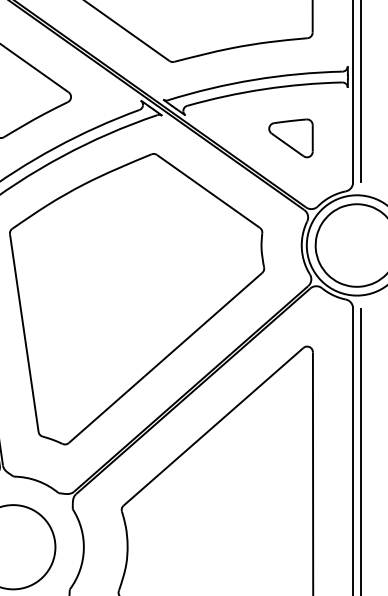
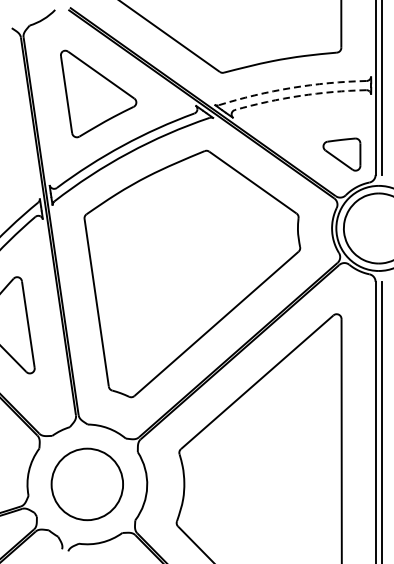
arc: (253, 79) -> (291, 87), solid -> dashed
arc: (264, 88) -> (300, 95), solid -> dashed
part: (290, 138) -> (341, 154), moved

